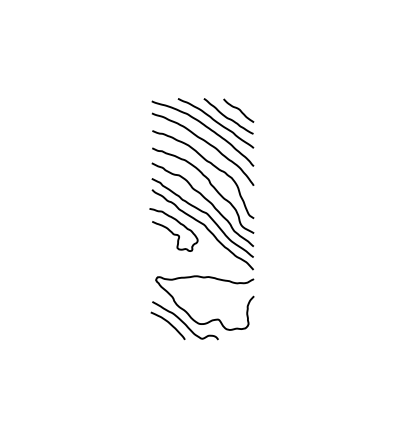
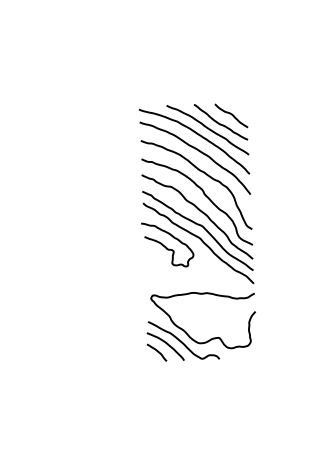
curve: (159, 330) -> (156, 351), added

